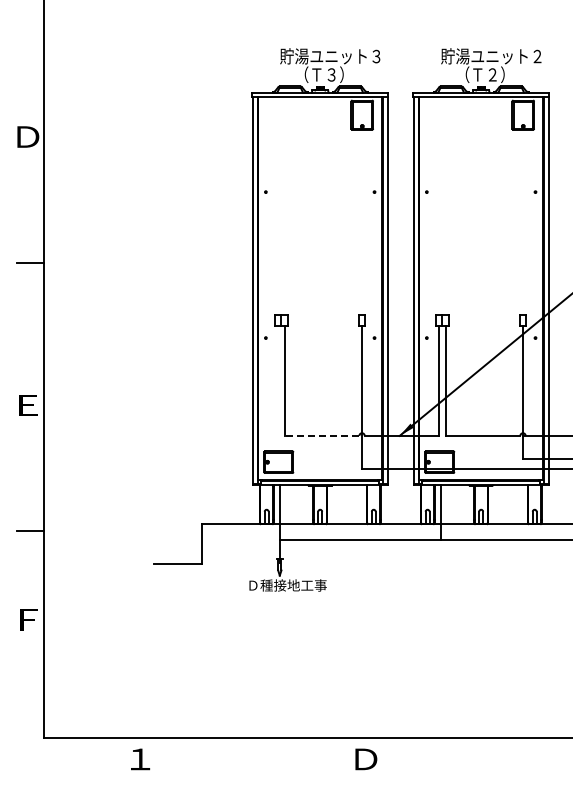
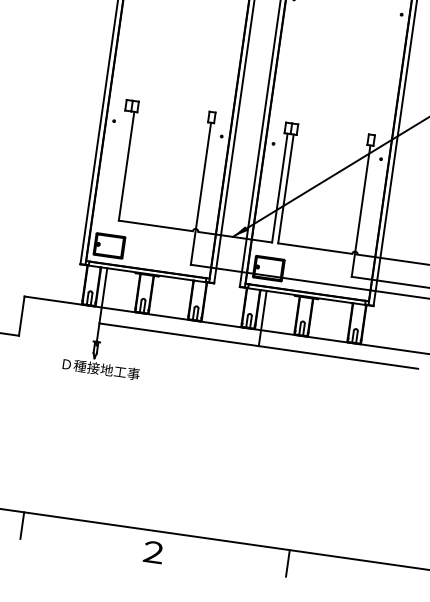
line: (321, 435) -> (155, 225), dashed -> solid
line: (231, 750) -> (22, 524), added
line: (500, 750) -> (288, 562), added
text: (366, 759) -> (154, 552), Ｄ -> ２

